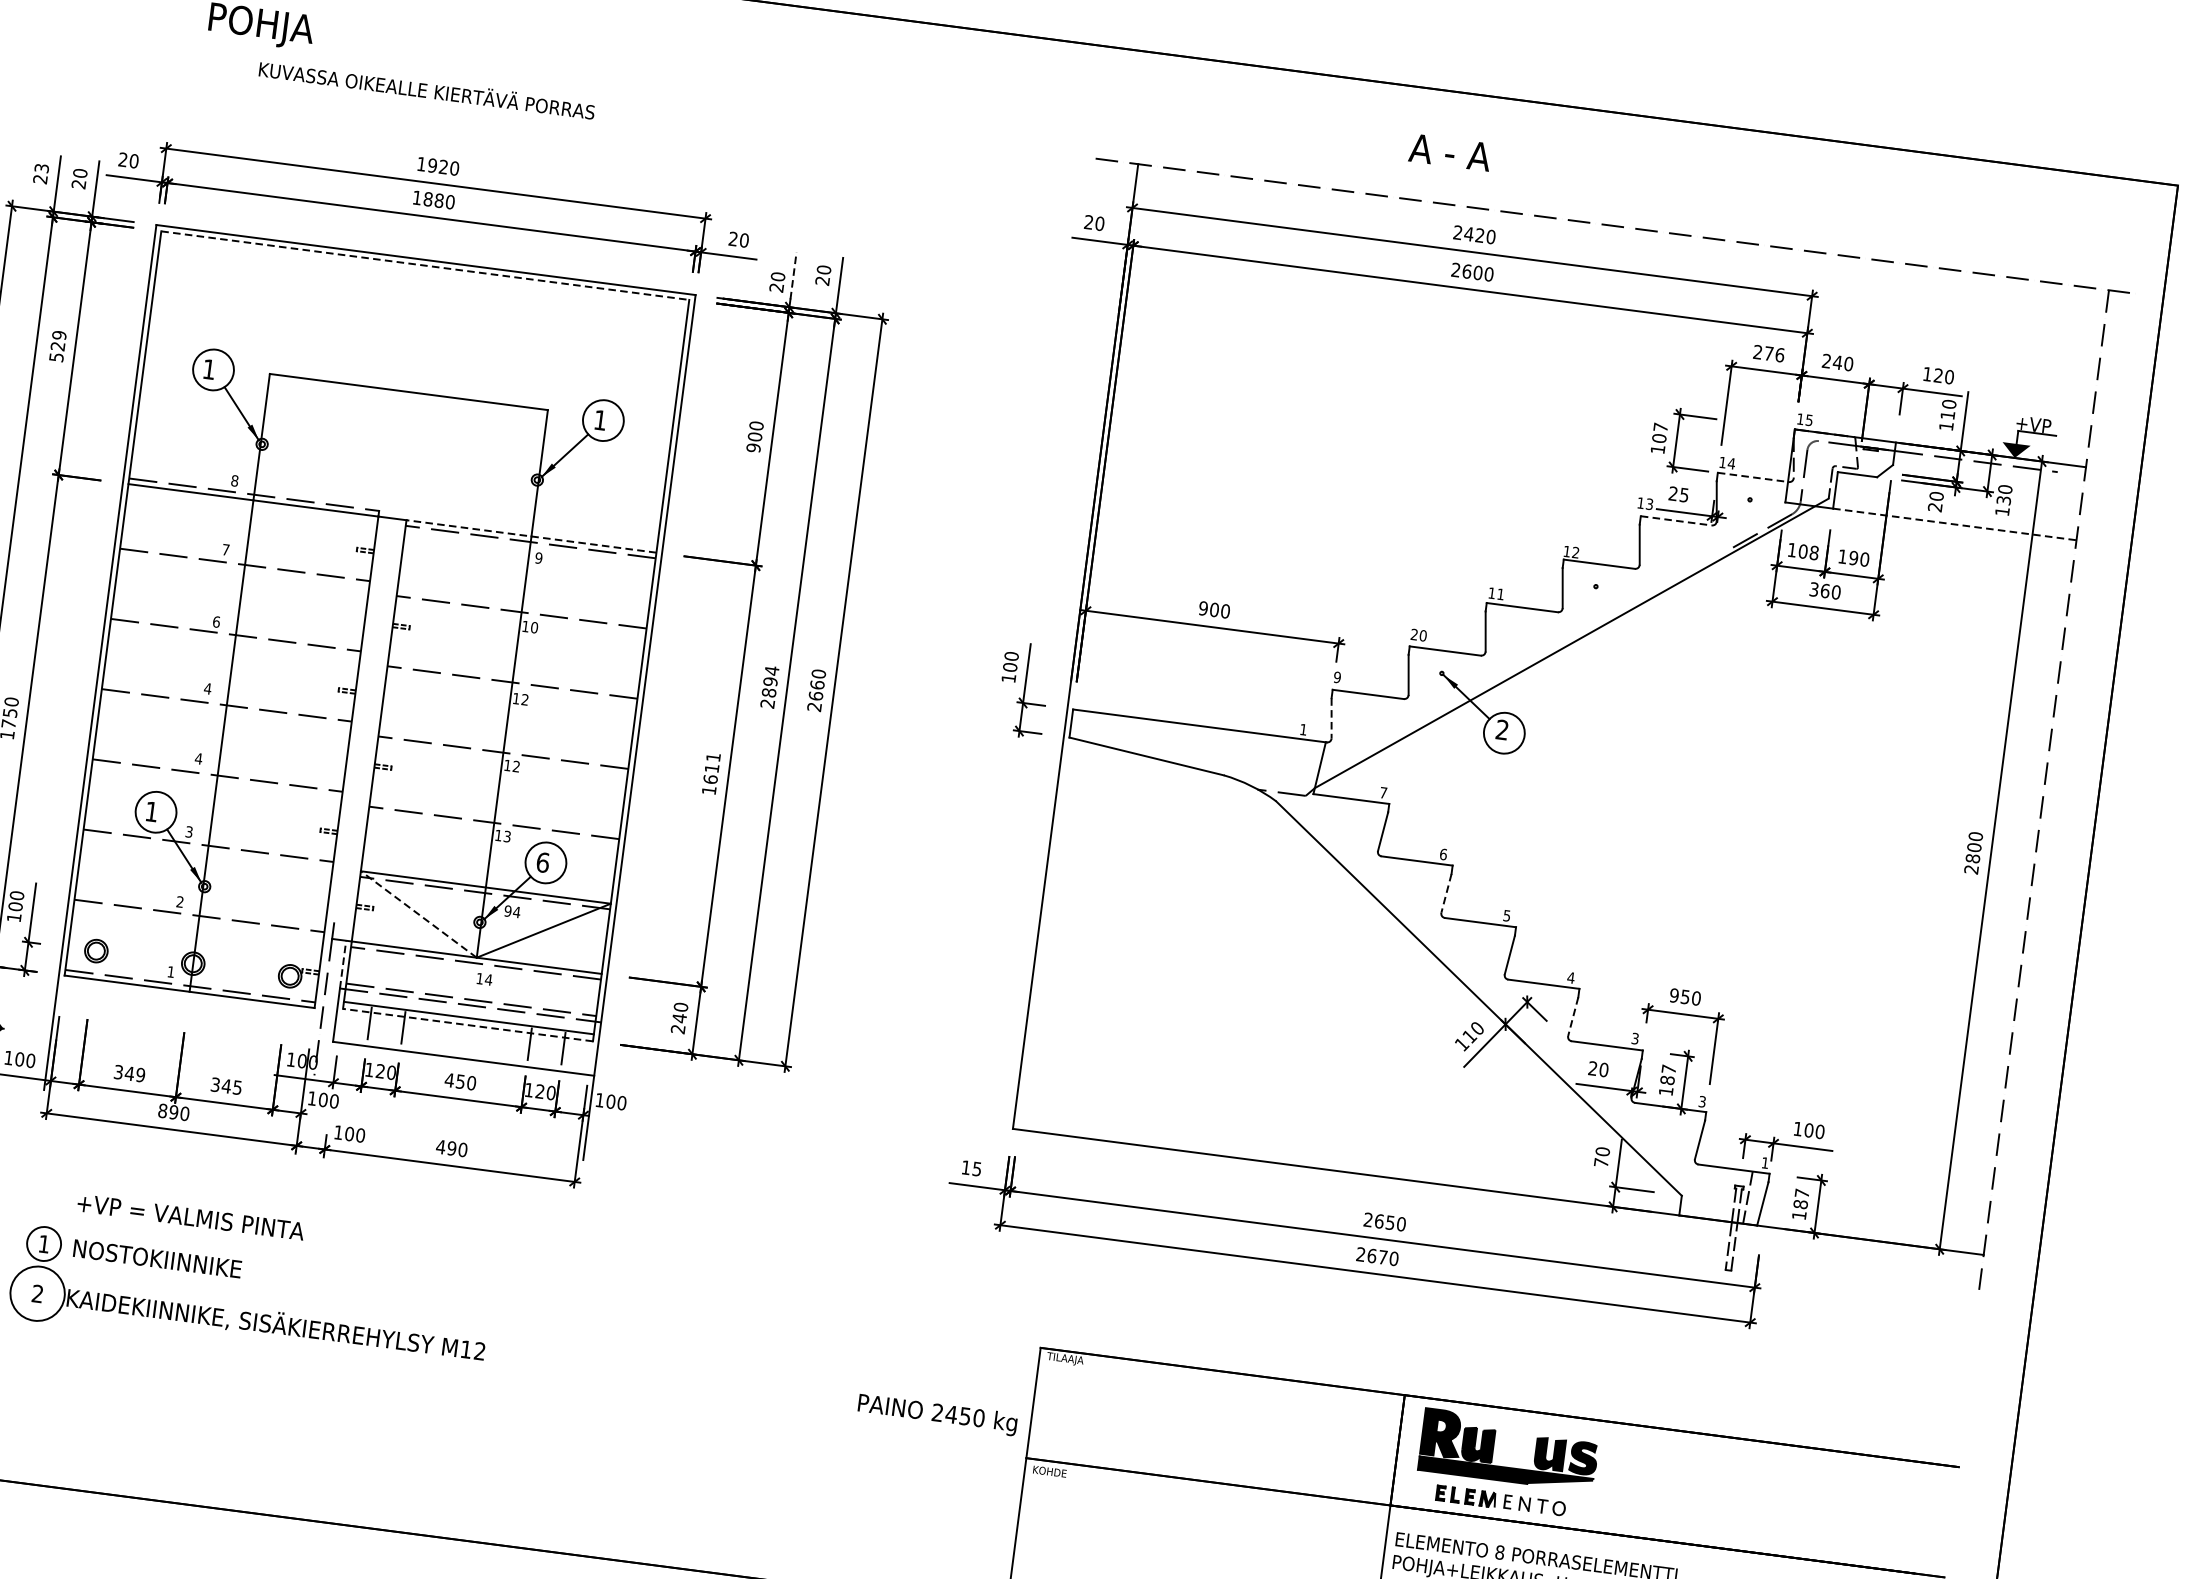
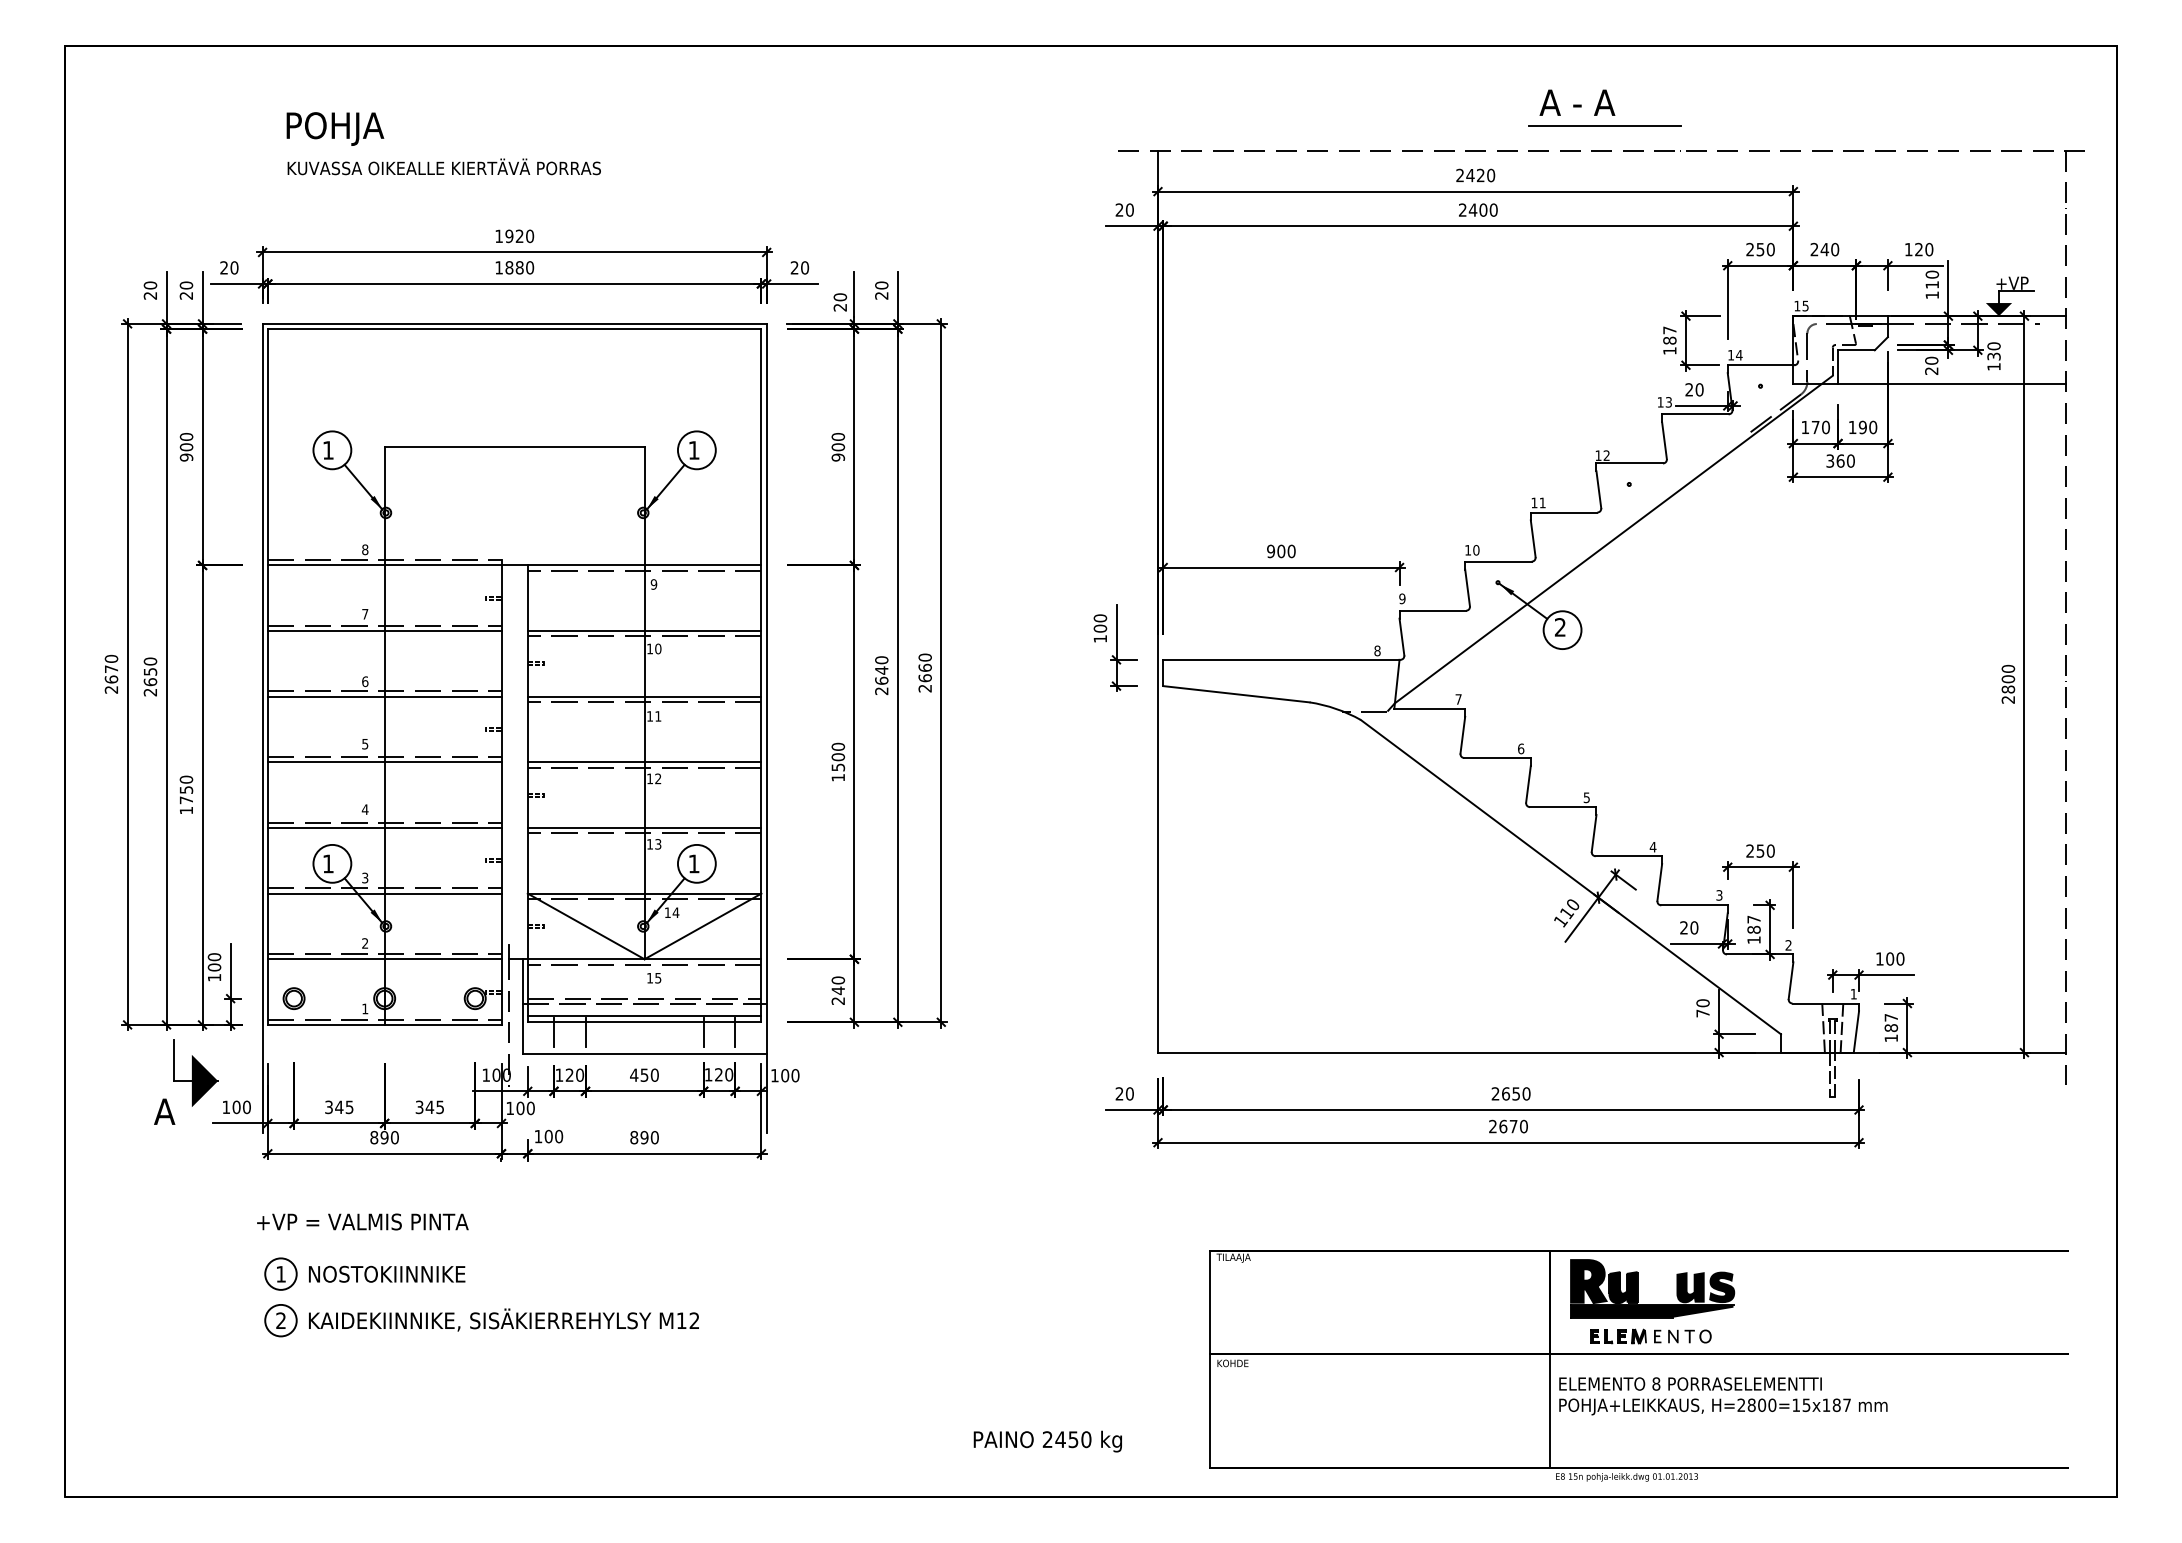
text: (426, 88) -> (443, 166), moved
text: (1450, 152) -> (1577, 102), moved
text: (41, 168) -> (150, 285), 23 -> 20
line: (1619, 200) -> (1604, 126), added
line: (425, 266) -> (514, 329), dashed -> solid
text: (1466, 270) -> (1472, 209), 2600 -> 2400
line: (793, 274) -> (854, 293), dashed -> solid
text: (57, 346) -> (186, 447), 529 -> 900
text: (1774, 354) -> (1765, 249), 276 -> 250
text: (1658, 438) -> (1669, 340), 107 -> 187
line: (1753, 477) -> (1761, 365), dashed -> solid
text: (1684, 494) -> (1699, 389), 25 -> 20
line: (1676, 520) -> (1695, 414), dashed -> solid
line: (1954, 524) -> (1951, 384), dashed -> solid
line: (531, 536) -> (644, 565), dashed -> solid
text: (1808, 552) -> (1820, 427), 108 -> 170
line: (244, 570) -> (384, 631), added
line: (522, 607) -> (644, 631), added
text: (1413, 634) -> (1467, 550), 20 -> 10
line: (235, 640) -> (384, 696), added
line: (513, 676) -> (644, 696), added
text: (770, 681) -> (881, 670), 2894 -> 2640
text: (207, 689) -> (364, 744), 4 -> 5
text: (524, 699) -> (657, 716), 12 -> 11
line: (225, 711) -> (384, 762), added
line: (1331, 718) -> (1401, 637), dashed -> solid
text: (1303, 729) -> (1377, 650), 1 -> 8
line: (503, 747) -> (644, 762), added
text: (712, 767) -> (838, 756), 1611 -> 1500
line: (216, 781) -> (384, 828), added
line: (494, 817) -> (644, 828), added
line: (207, 851) -> (384, 893), added
text: (542, 862) -> (693, 863), 6 -> 1
line: (1446, 893) -> (1528, 784), dashed -> solid
text: (507, 910) -> (667, 912), 94 -> 14
line: (418, 914) -> (585, 926), dashed -> solid
line: (198, 921) -> (384, 959), added
line: (343, 964) -> (522, 981), dashed -> solid
text: (487, 980) -> (657, 978), 14 -> 15
text: (1674, 994) -> (1750, 850), 950 -> 250
line: (1572, 1016) -> (1659, 882), dashed -> solid
line: (467, 1025) -> (644, 1022), dashed -> solid
text: (140, 1074) -> (349, 1106), 349 -> 345
text: (1702, 1101) -> (1788, 945), 3 -> 2
text: (441, 1146) -> (634, 1137), 490 -> 890
text: (971, 1167) -> (1124, 1093), 15 -> 20
line: (1728, 1194) -> (1823, 1027), added
text: (190, 1216) -> (362, 1221), moved
circle: (37, 1293) -> (280, 1320), size x0.62
text: (937, 1414) -> (1047, 1441), moved

